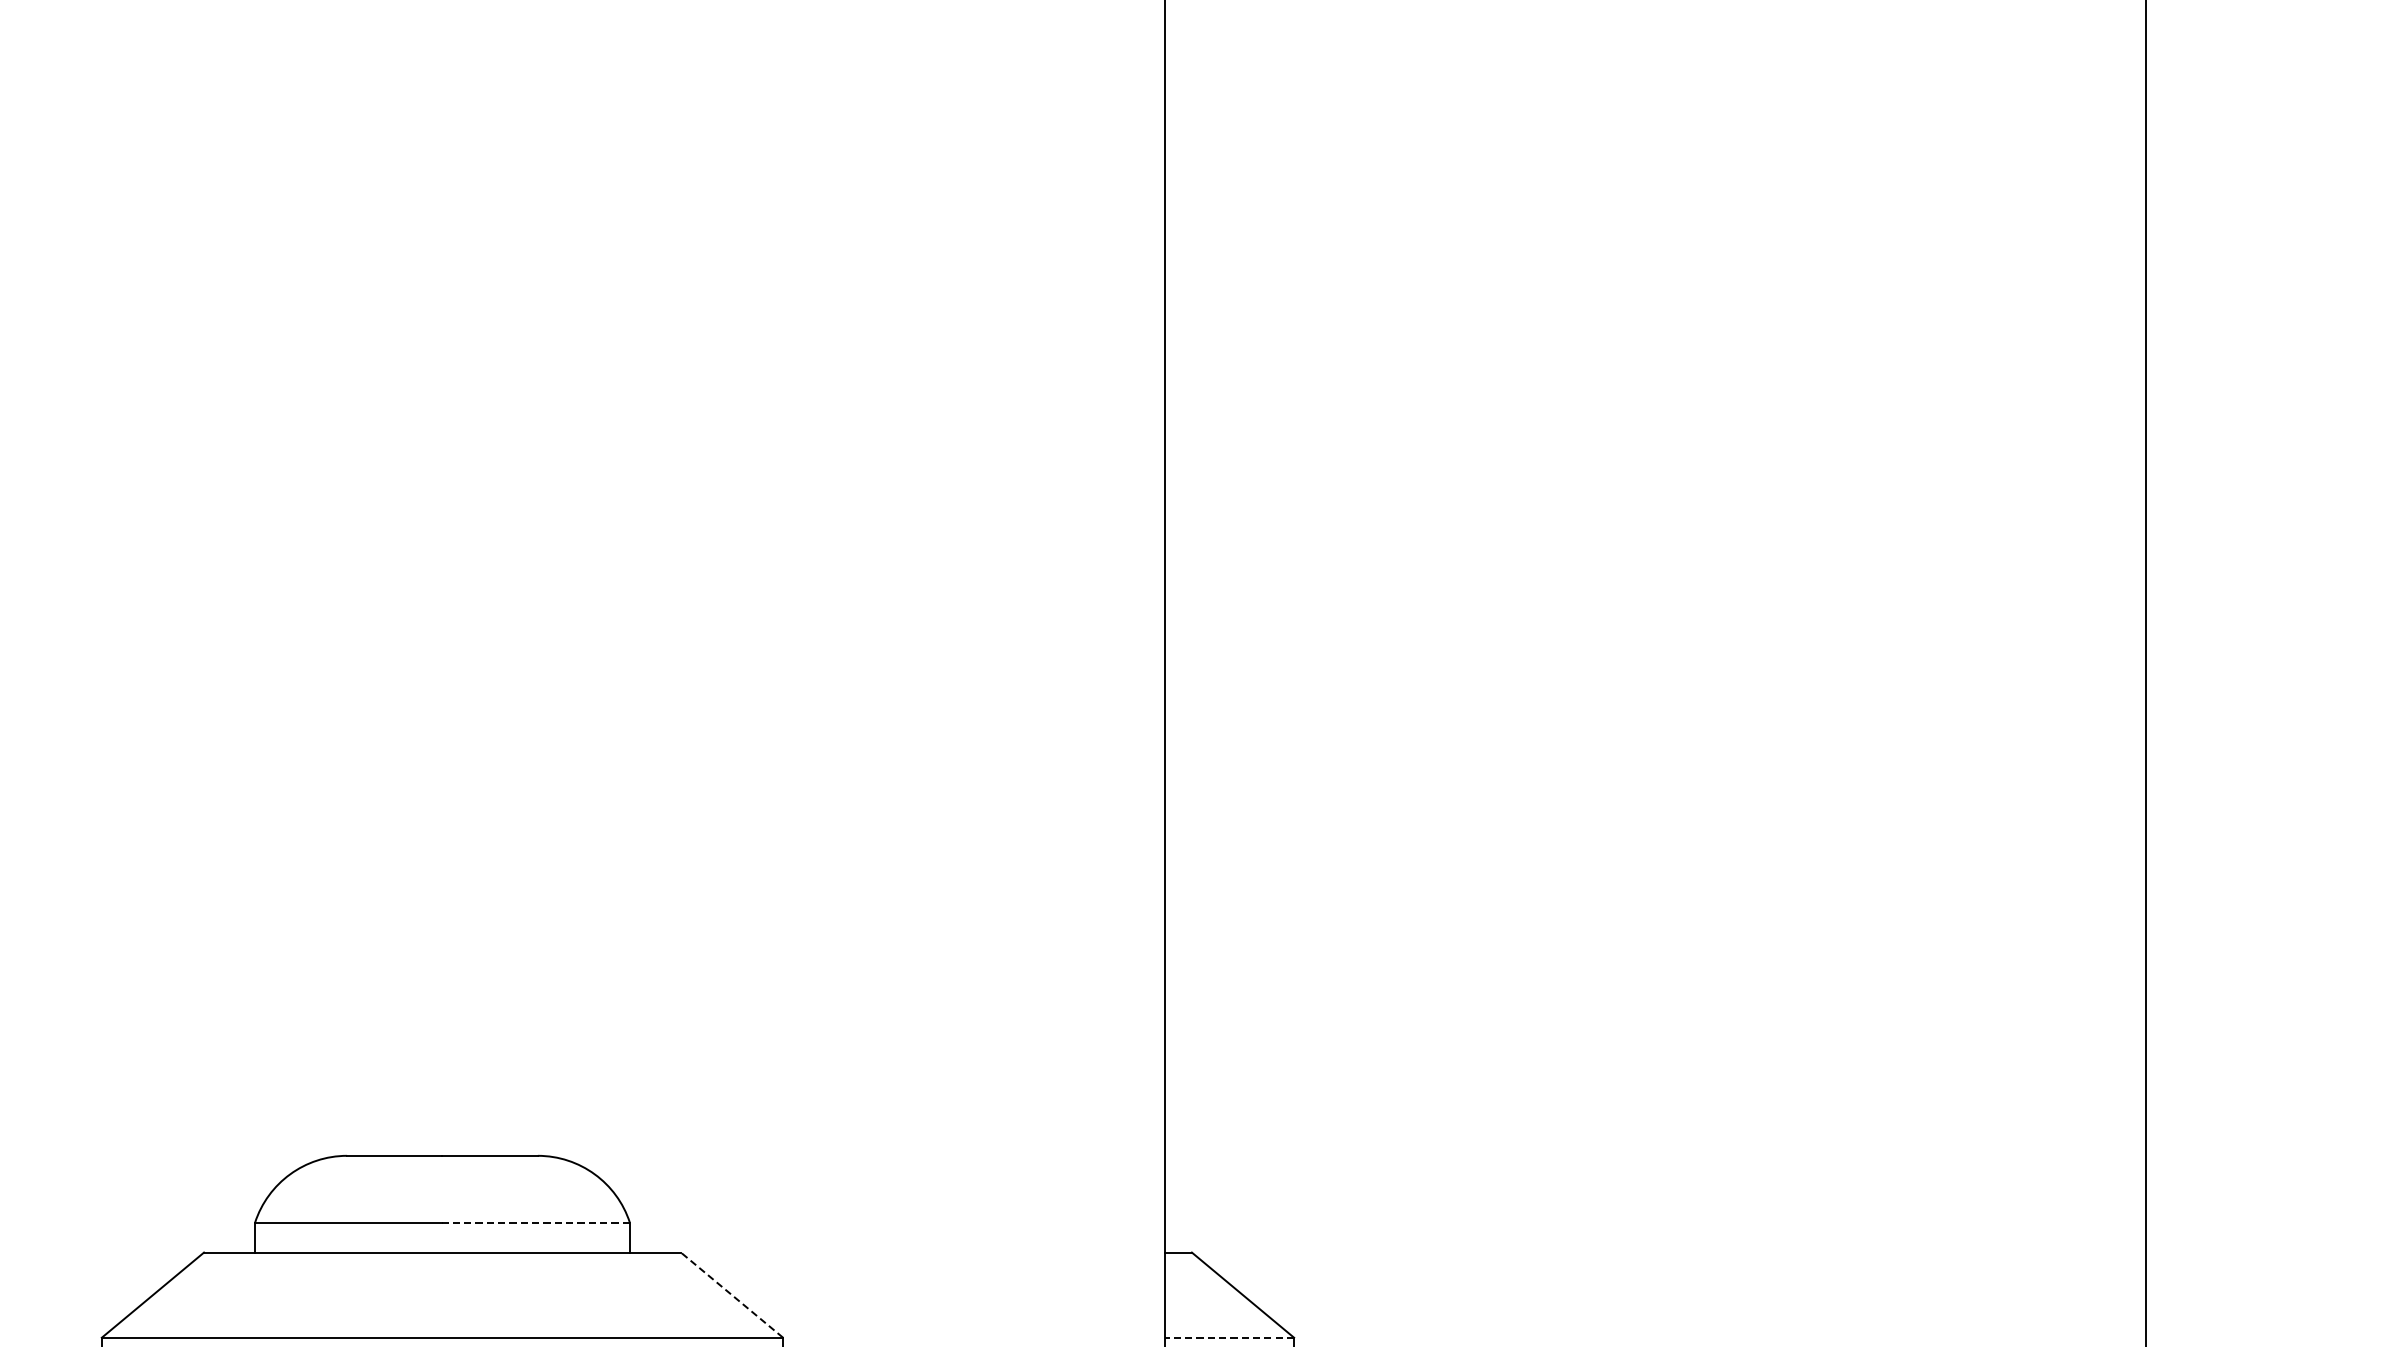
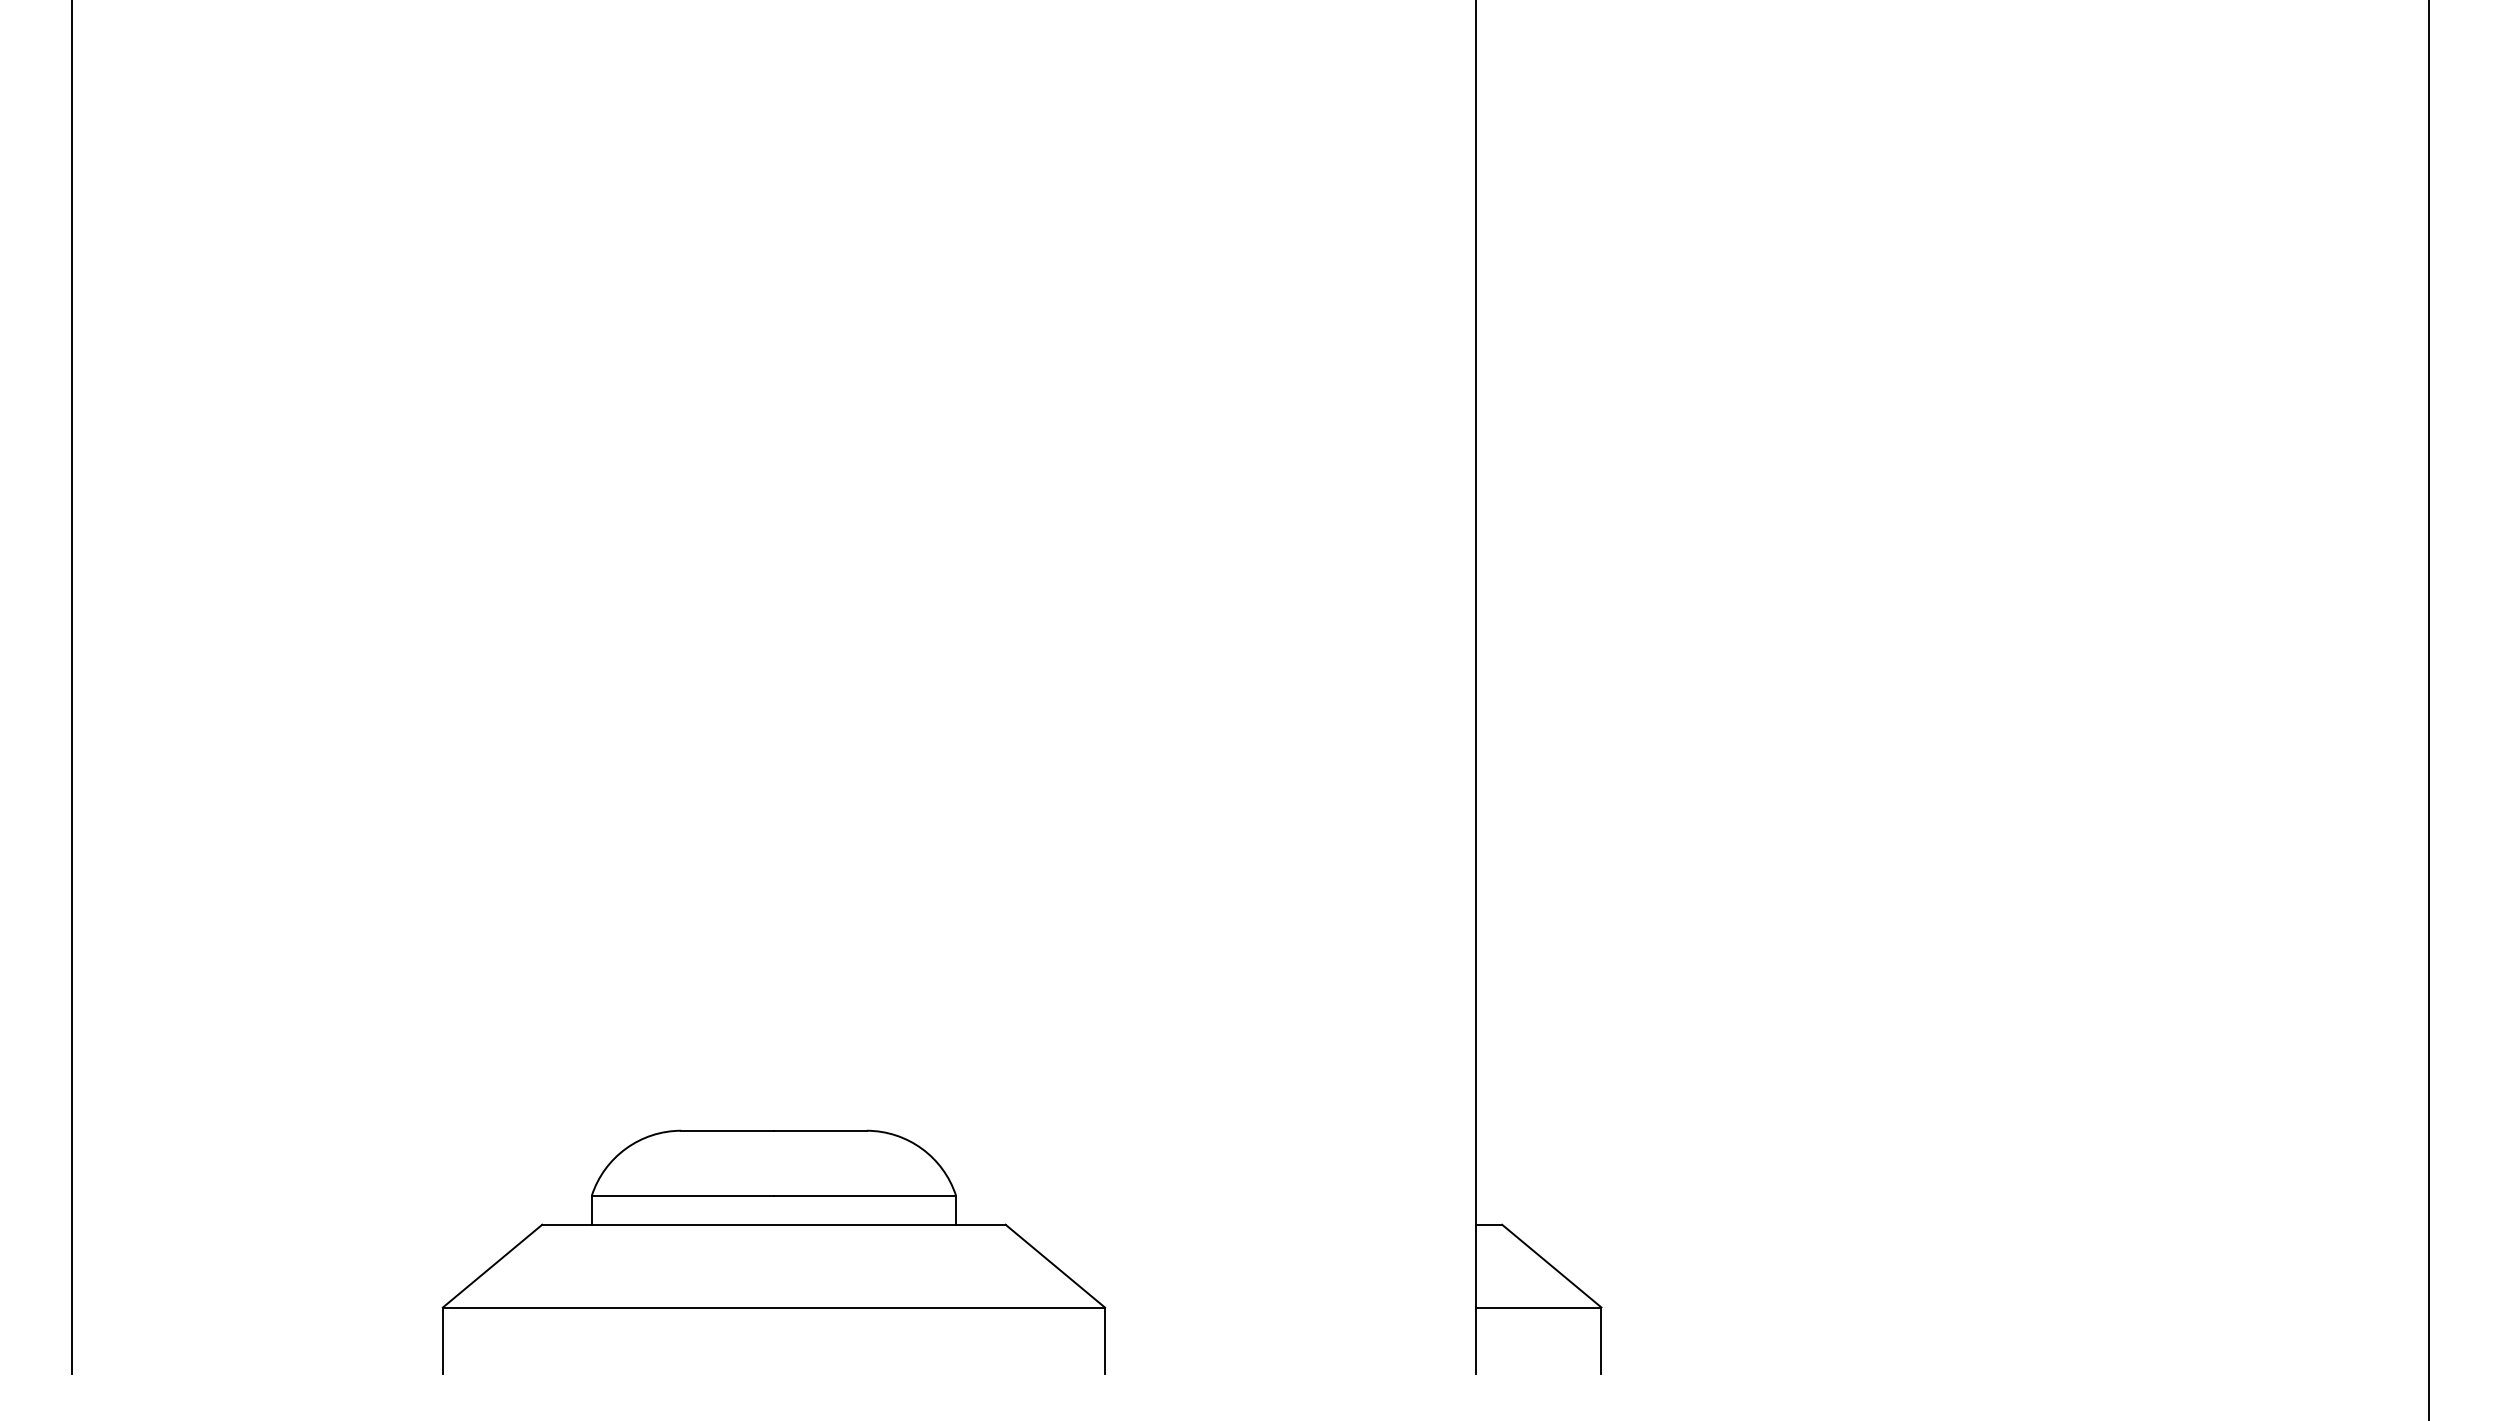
line: (535, 1222) -> (864, 1195), dashed -> solid
line: (732, 1295) -> (1055, 1266), dashed -> solid
line: (1229, 1337) -> (1538, 1307), dashed -> solid

